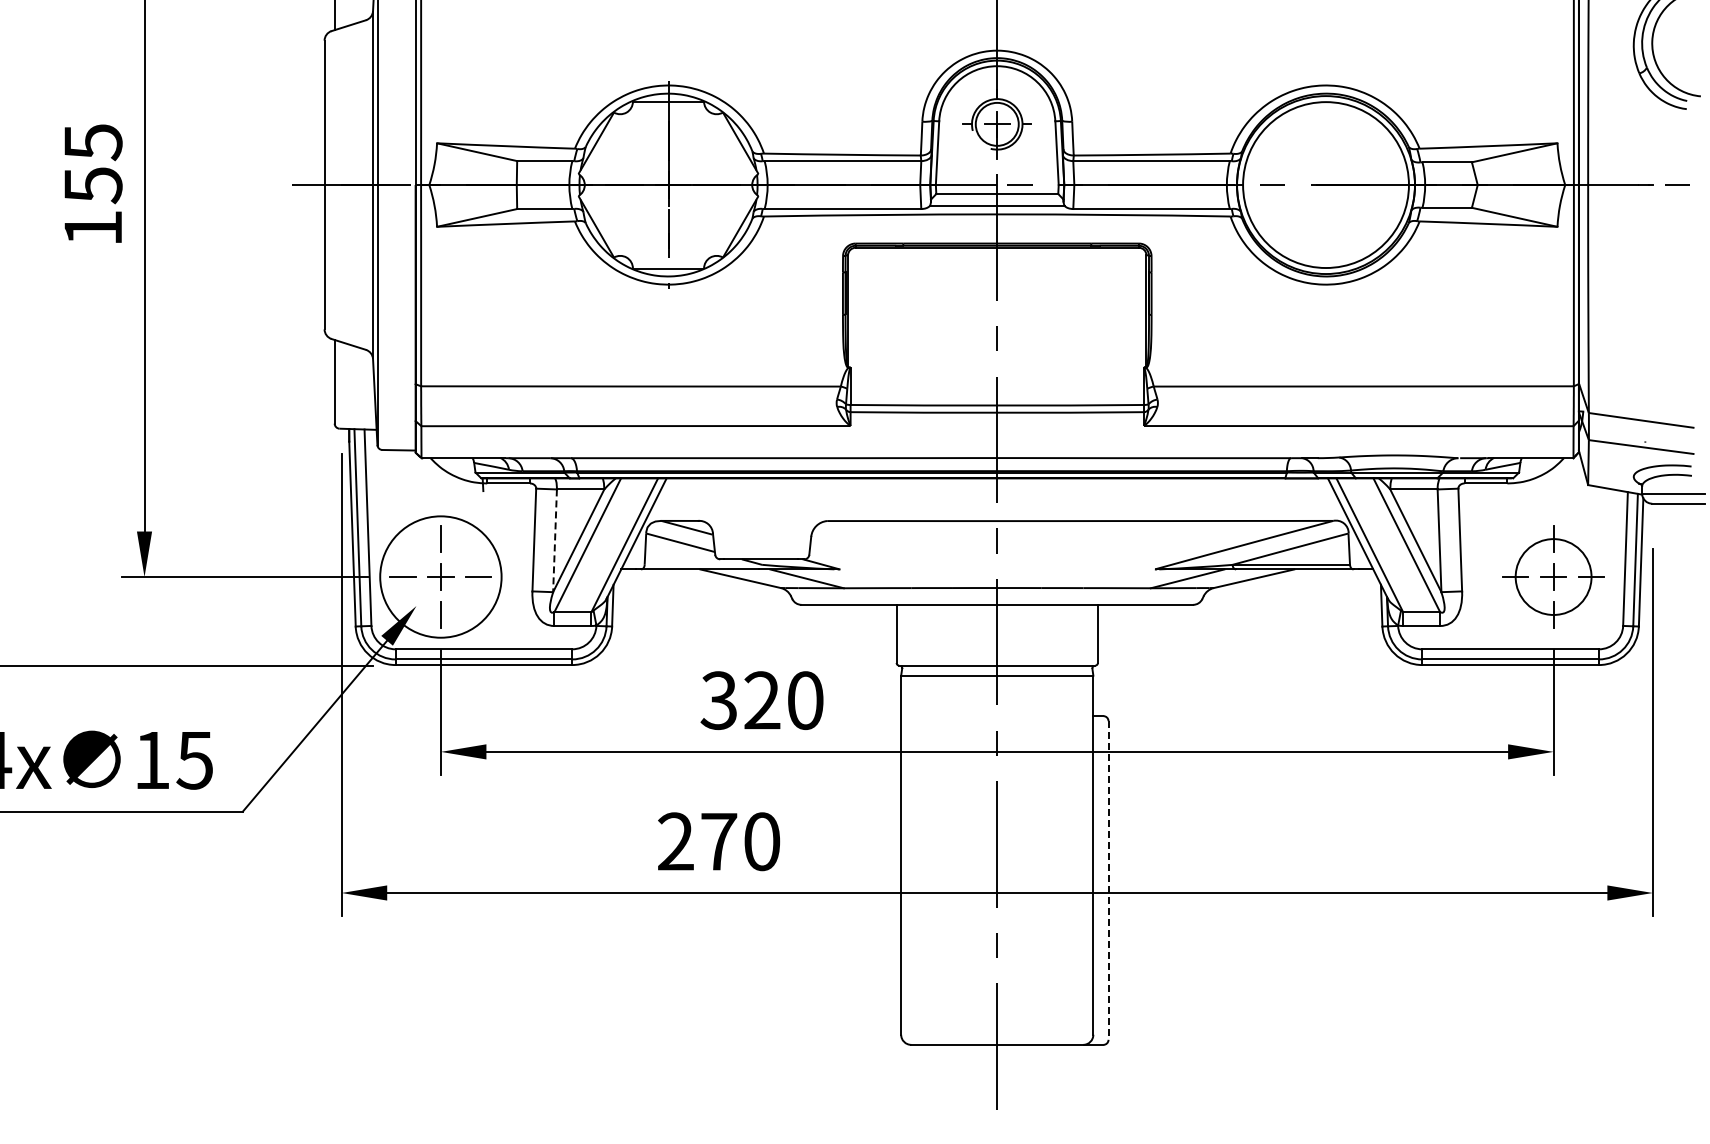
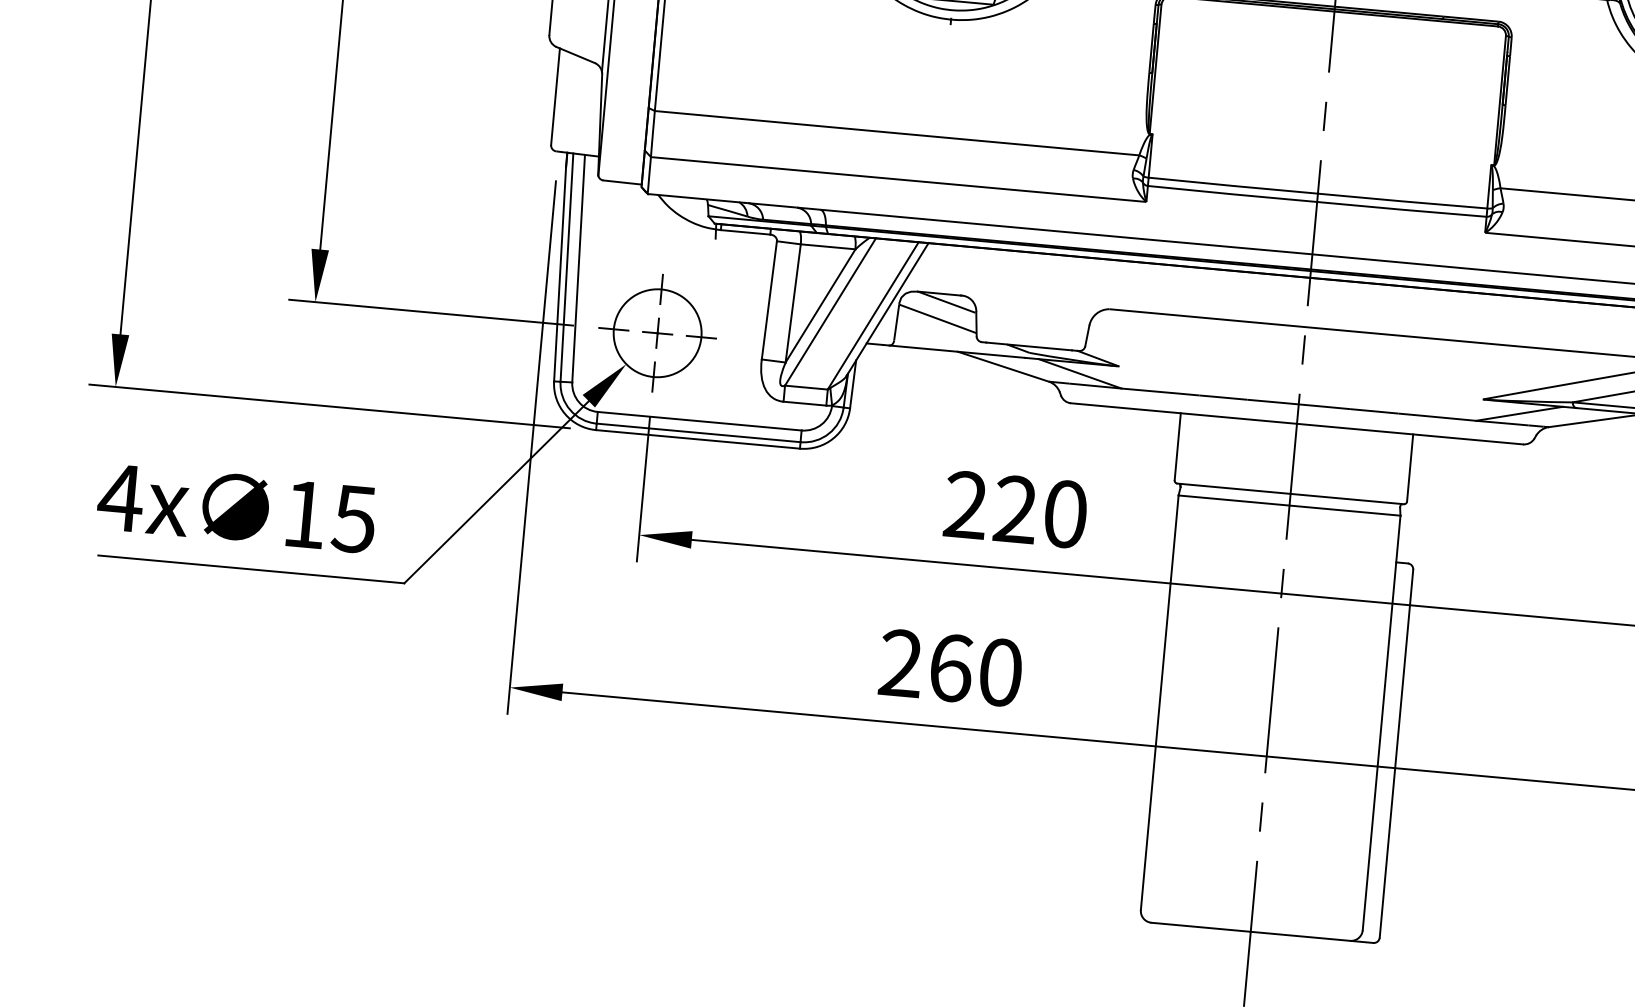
line: (555, 541) -> (793, 304), dashed -> solid
circle: (440, 576) -> (657, 332), size x0.62
text: (718, 700) -> (965, 504), 320 -> 220
text: (719, 841) -> (951, 667), 270 -> 260
line: (1108, 881) -> (1396, 754), dashed -> solid

